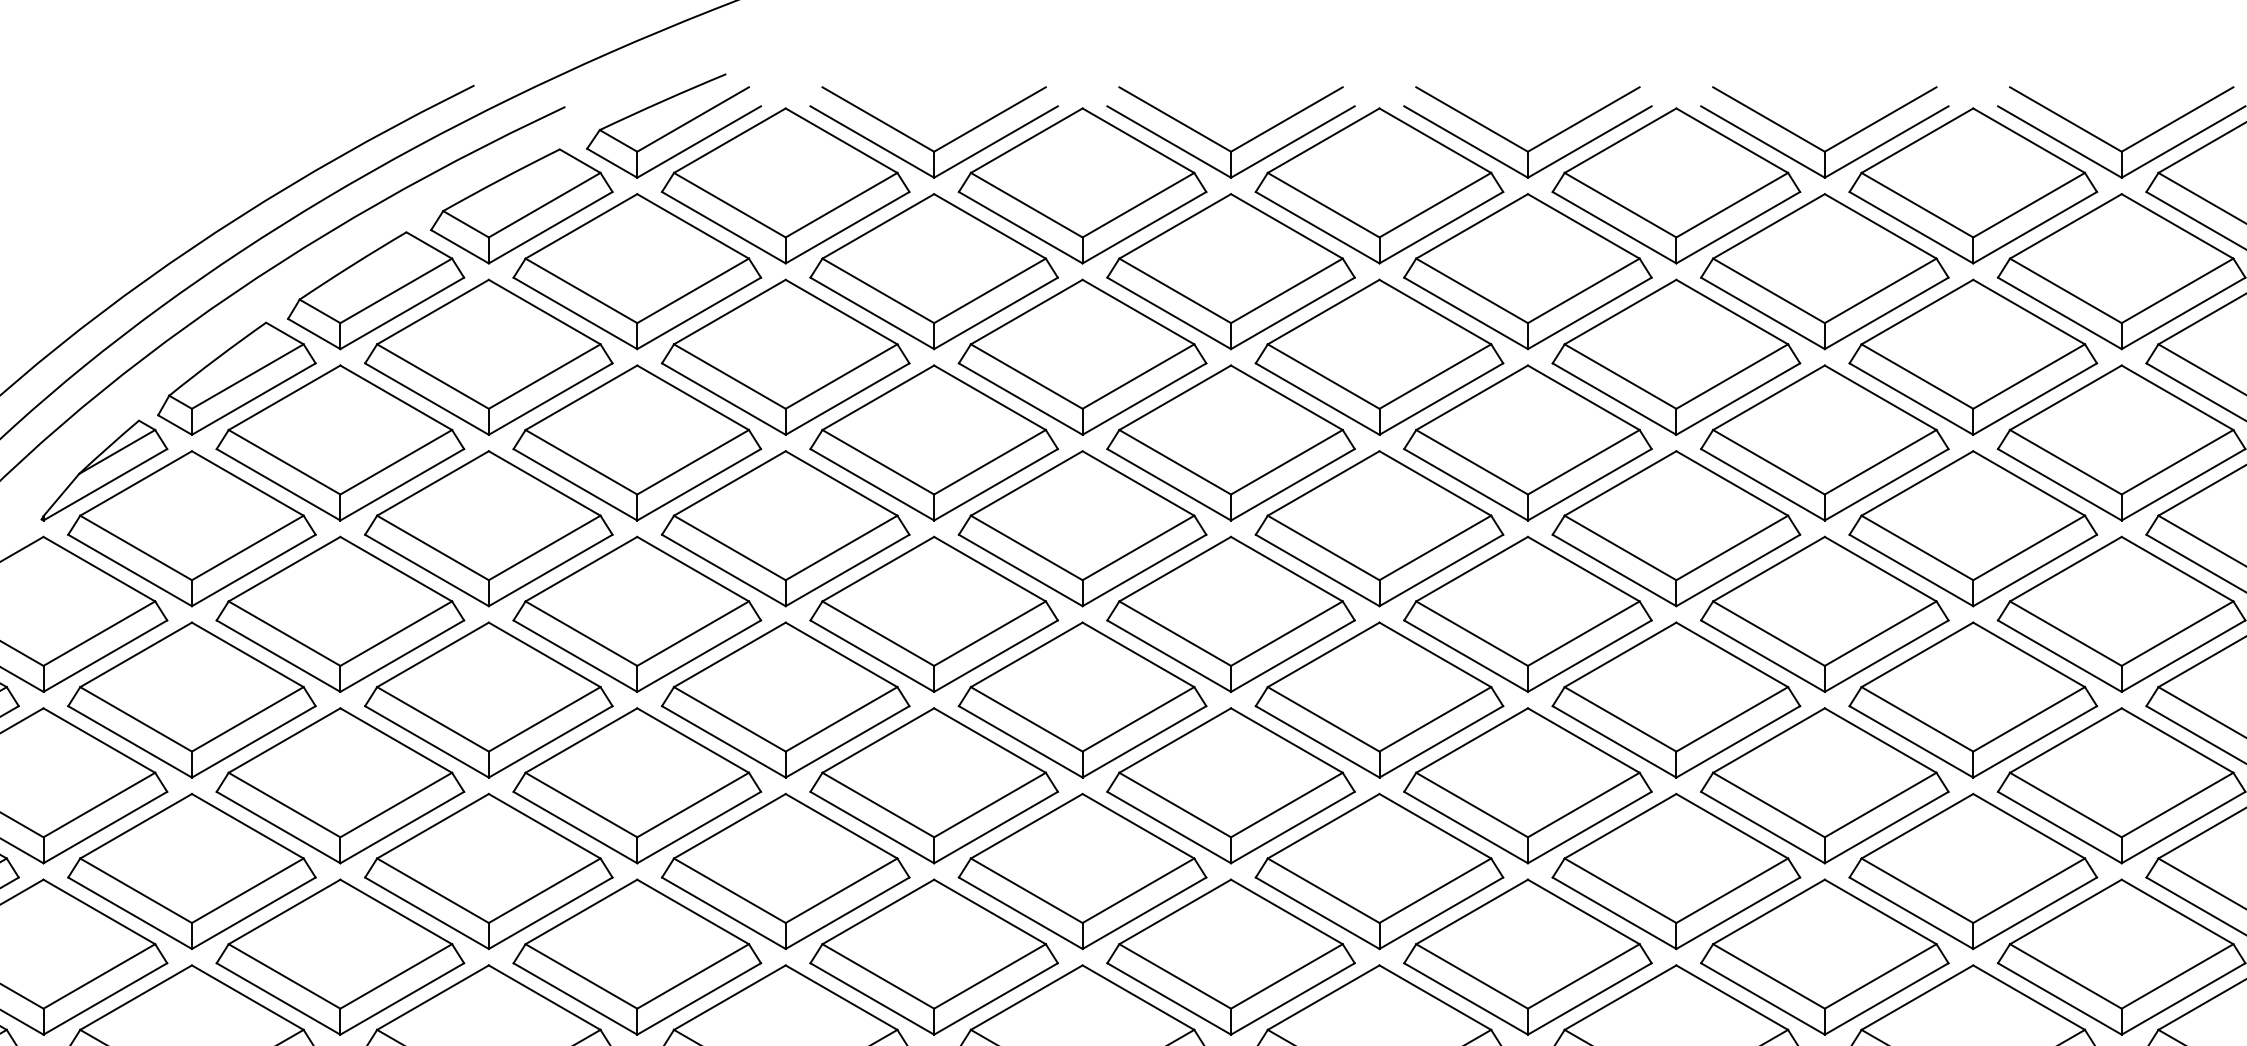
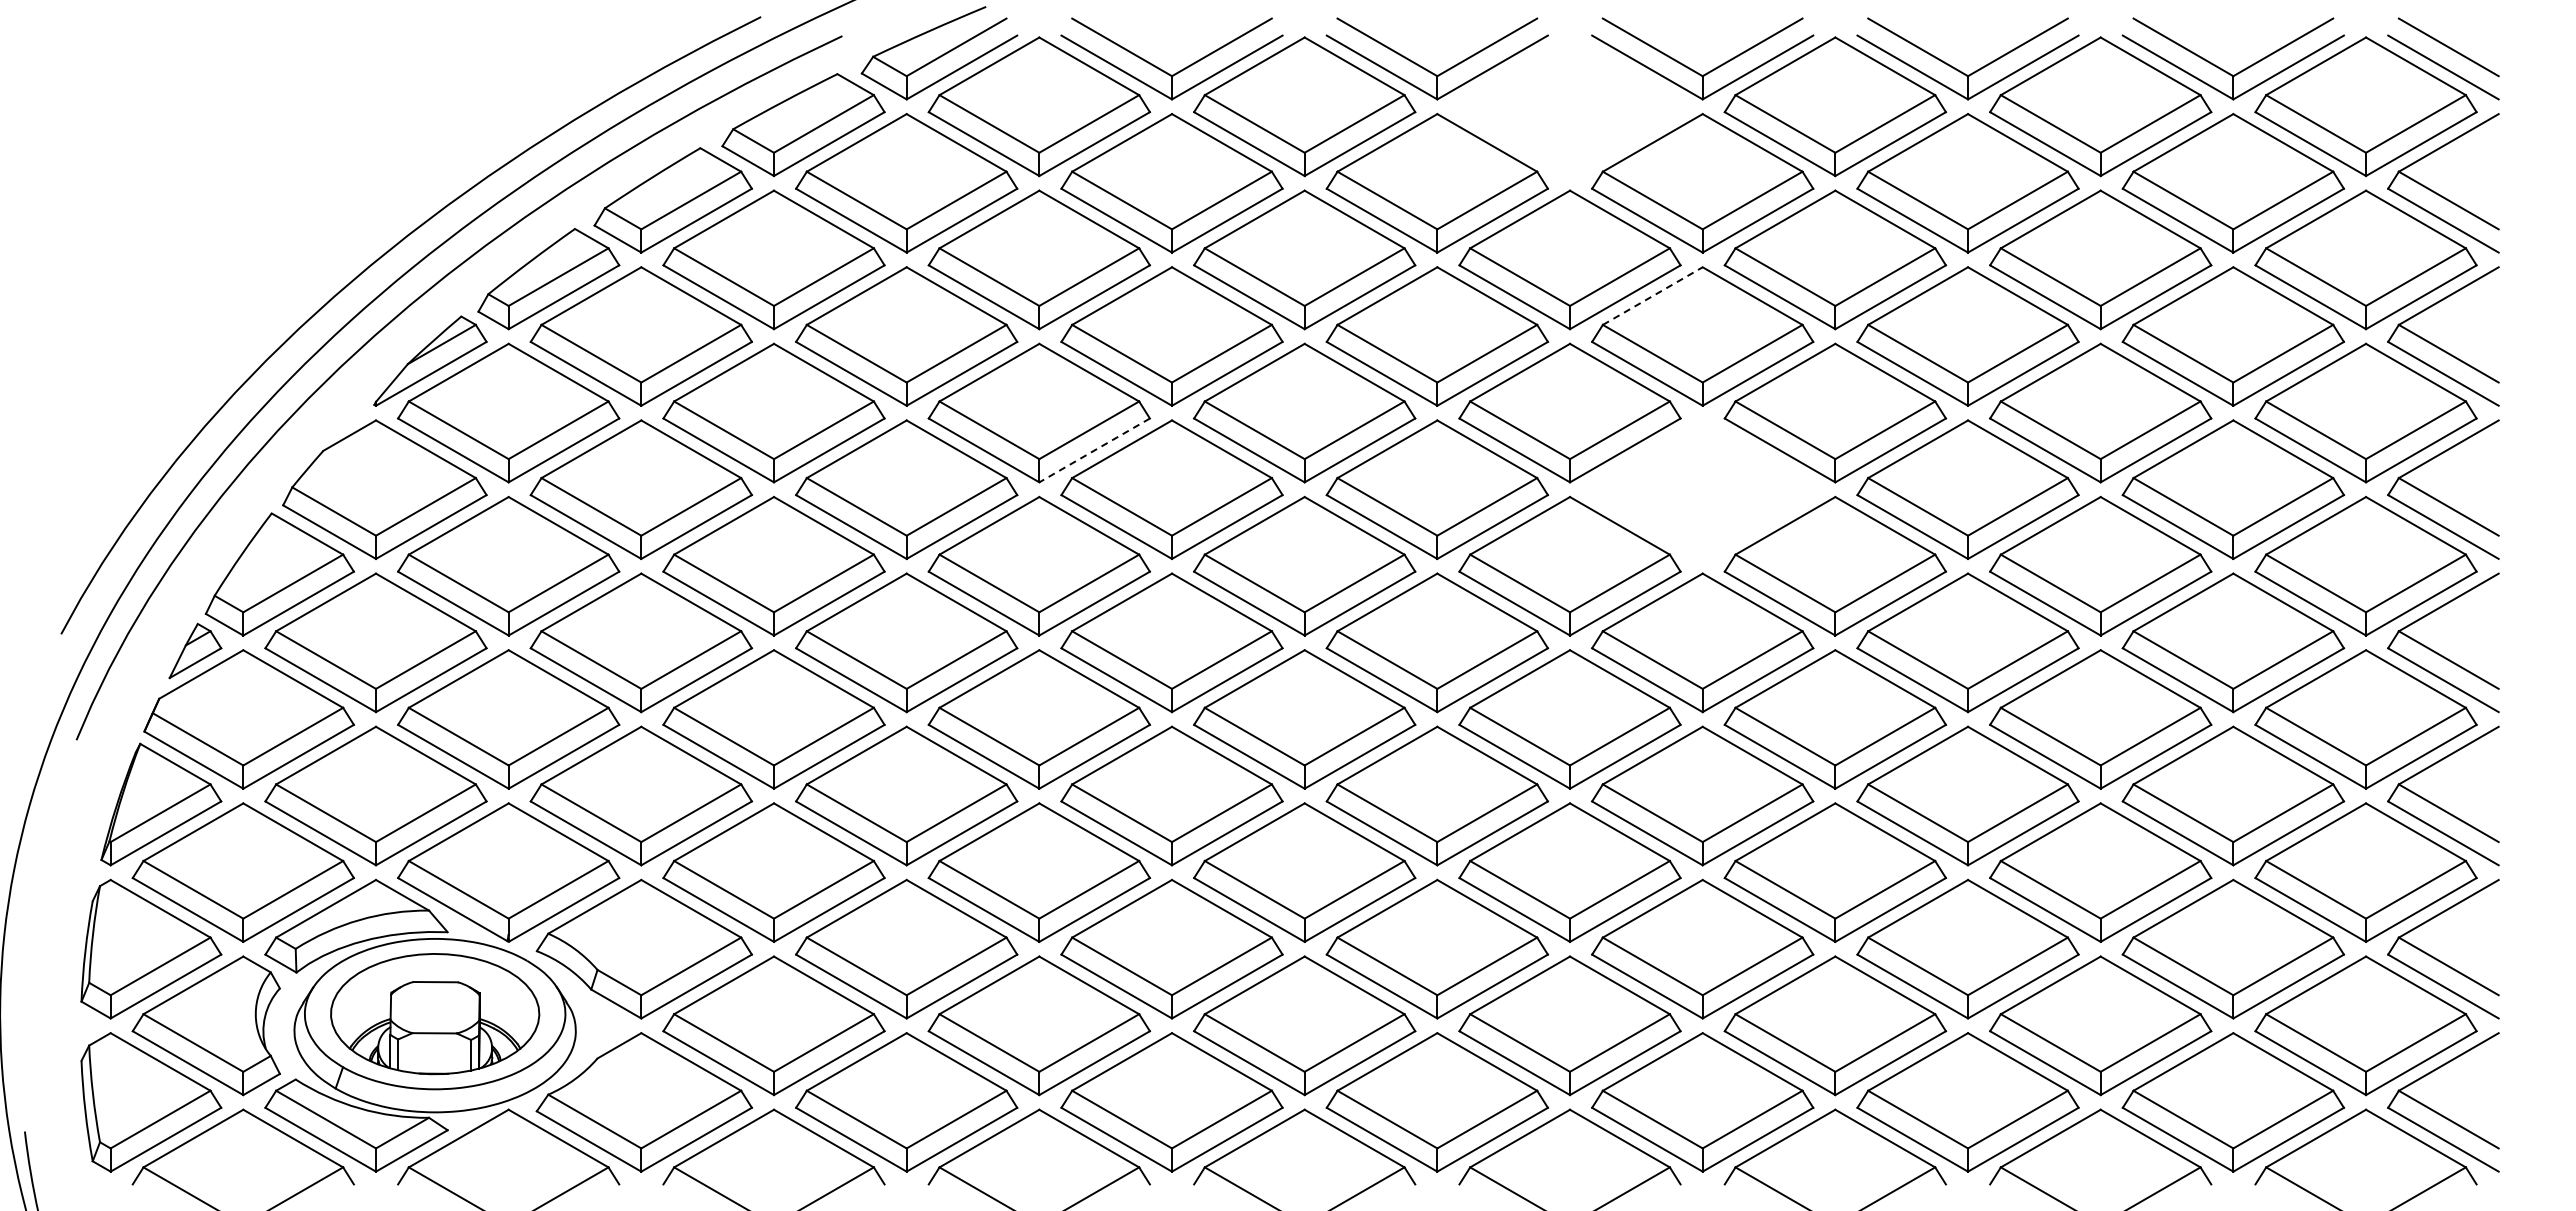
part: (1378, 185) -> (1569, 106), removed
line: (1471, 398) -> (1652, 296), solid -> dashed
line: (847, 570) -> (1094, 450), solid -> dashed
part: (1527, 614) -> (1702, 489), removed

